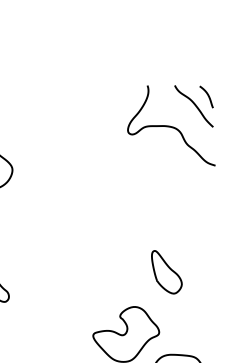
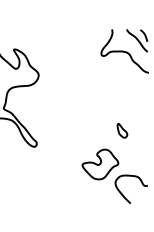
part: (166, 271) -> (122, 130), size x0.6

